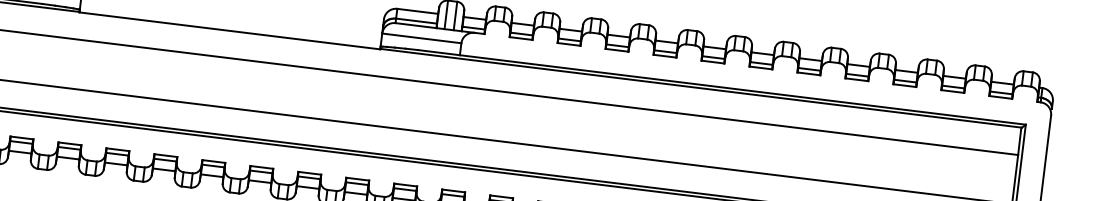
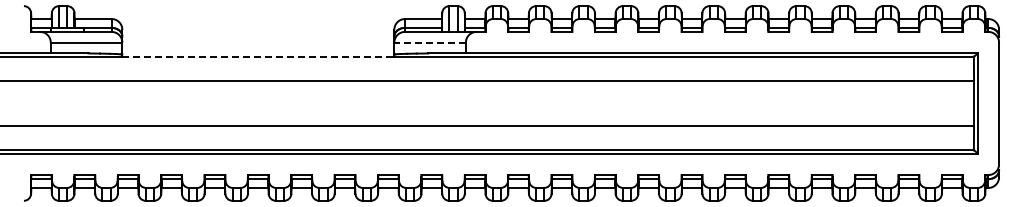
line: (230, 30) -> (258, 56), solid -> dashed
line: (422, 38) -> (430, 42), solid -> dashed

